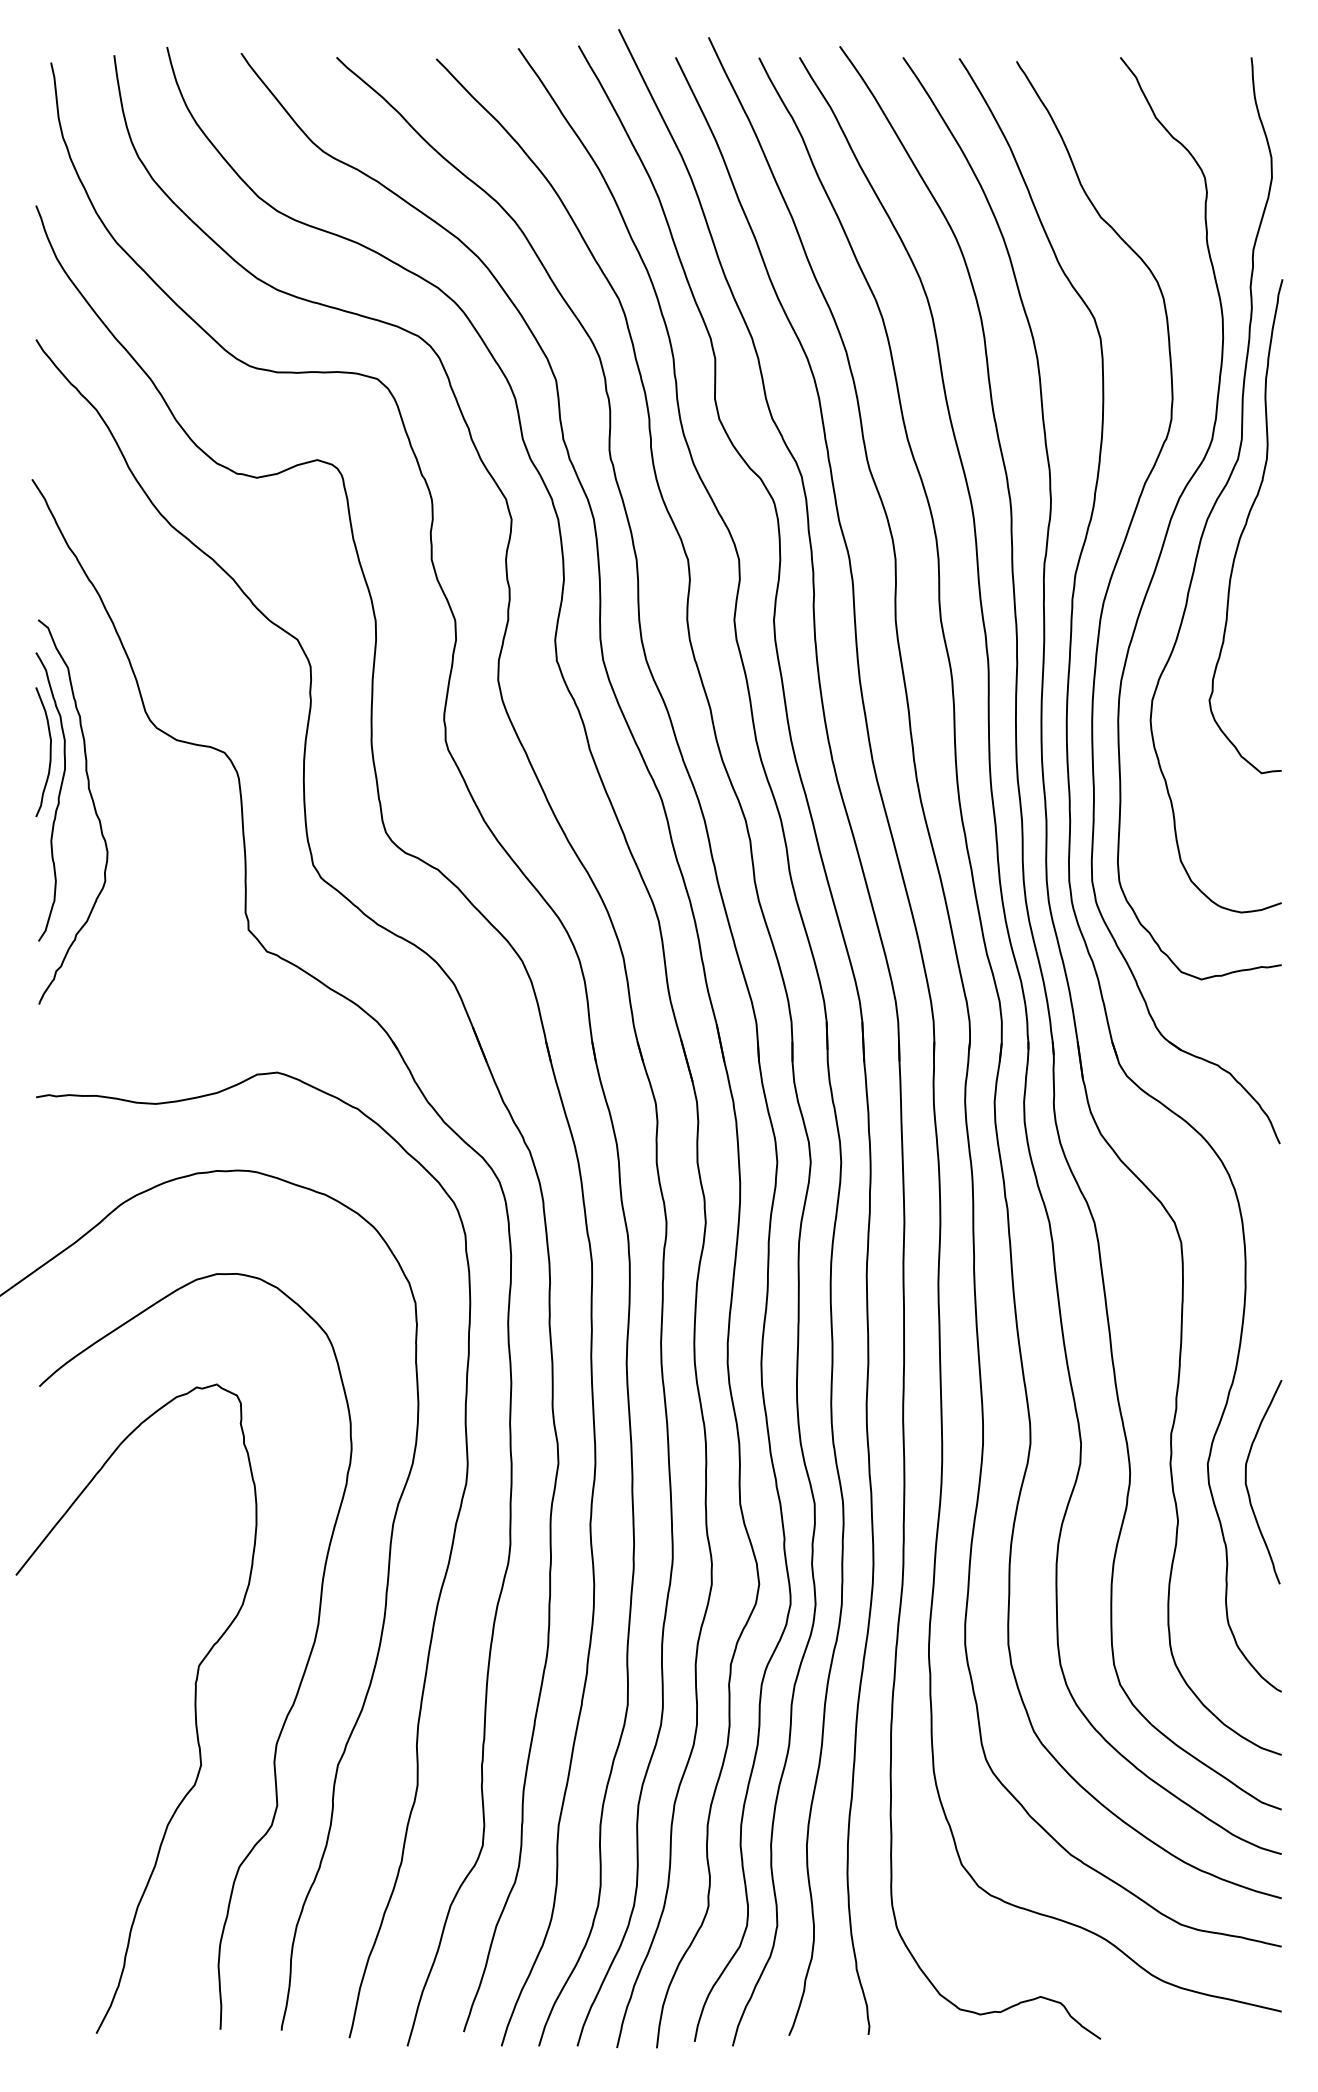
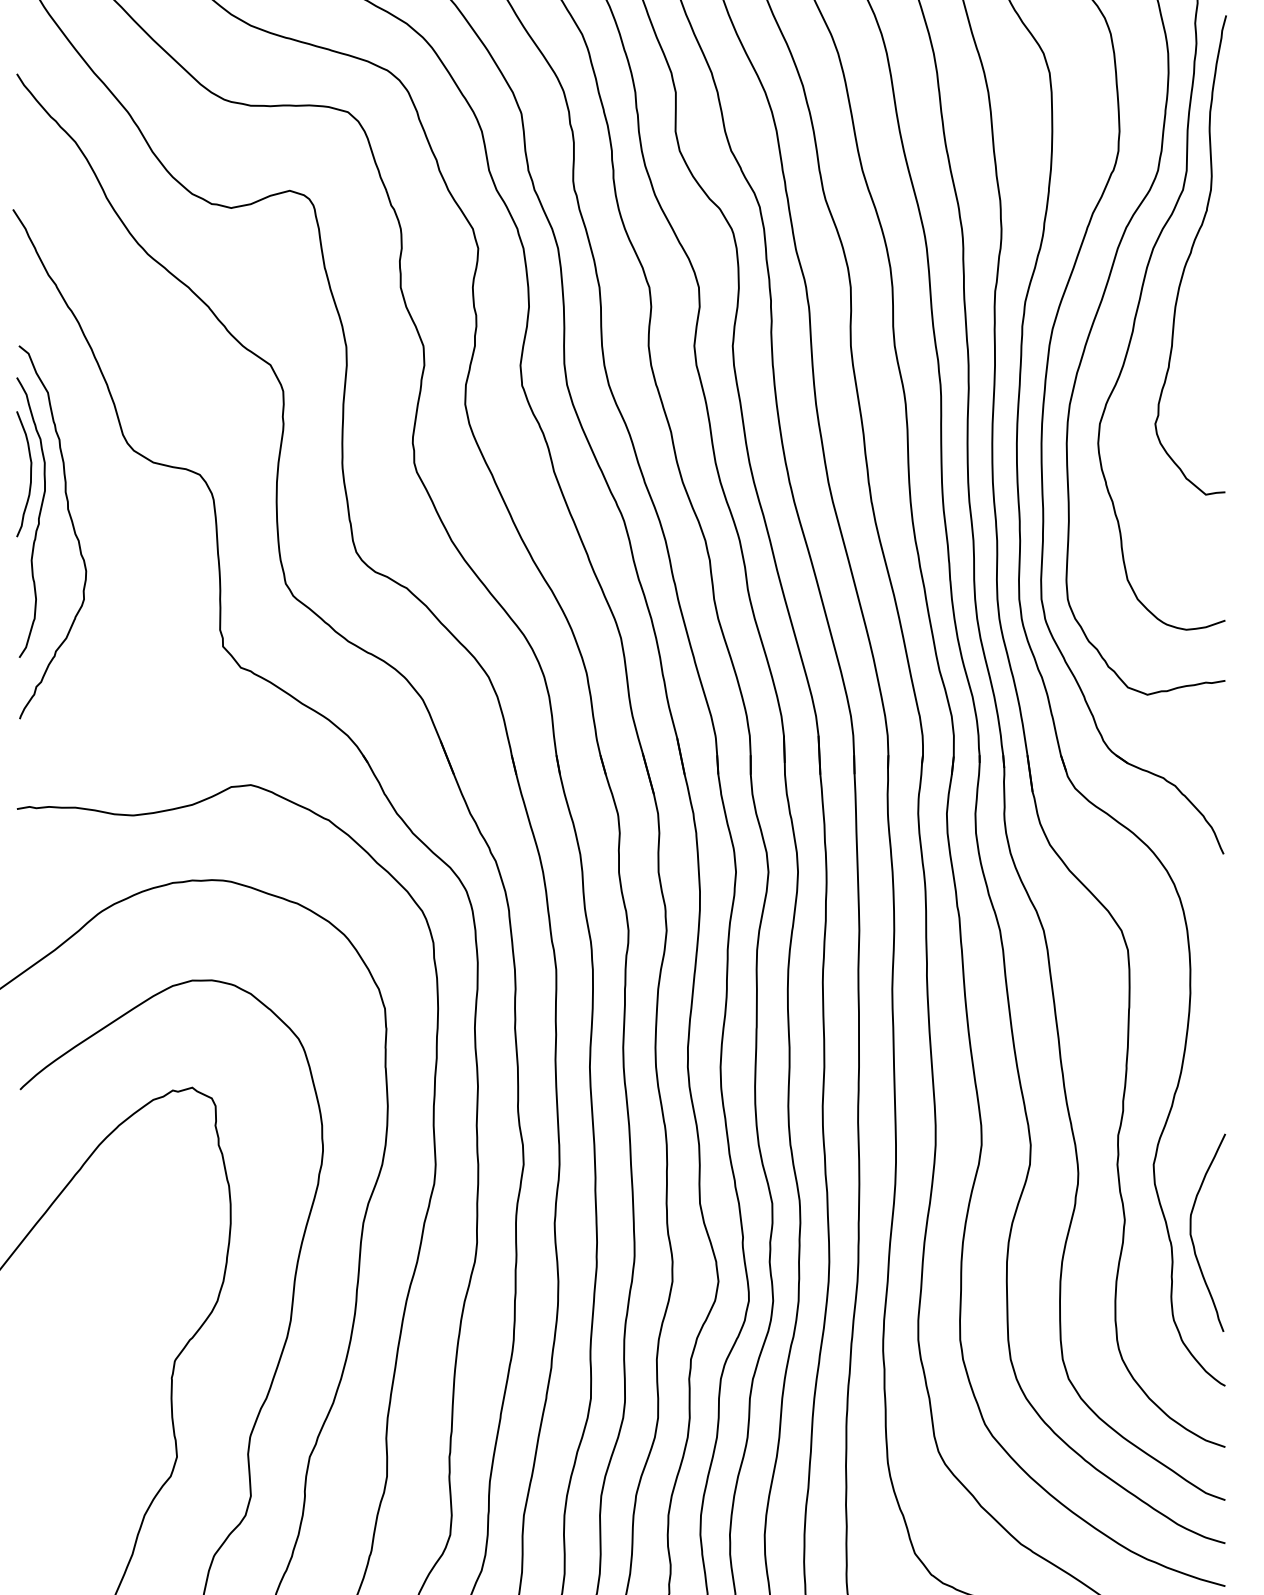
curve: (1247, 1485) -> (1192, 1236), moved

